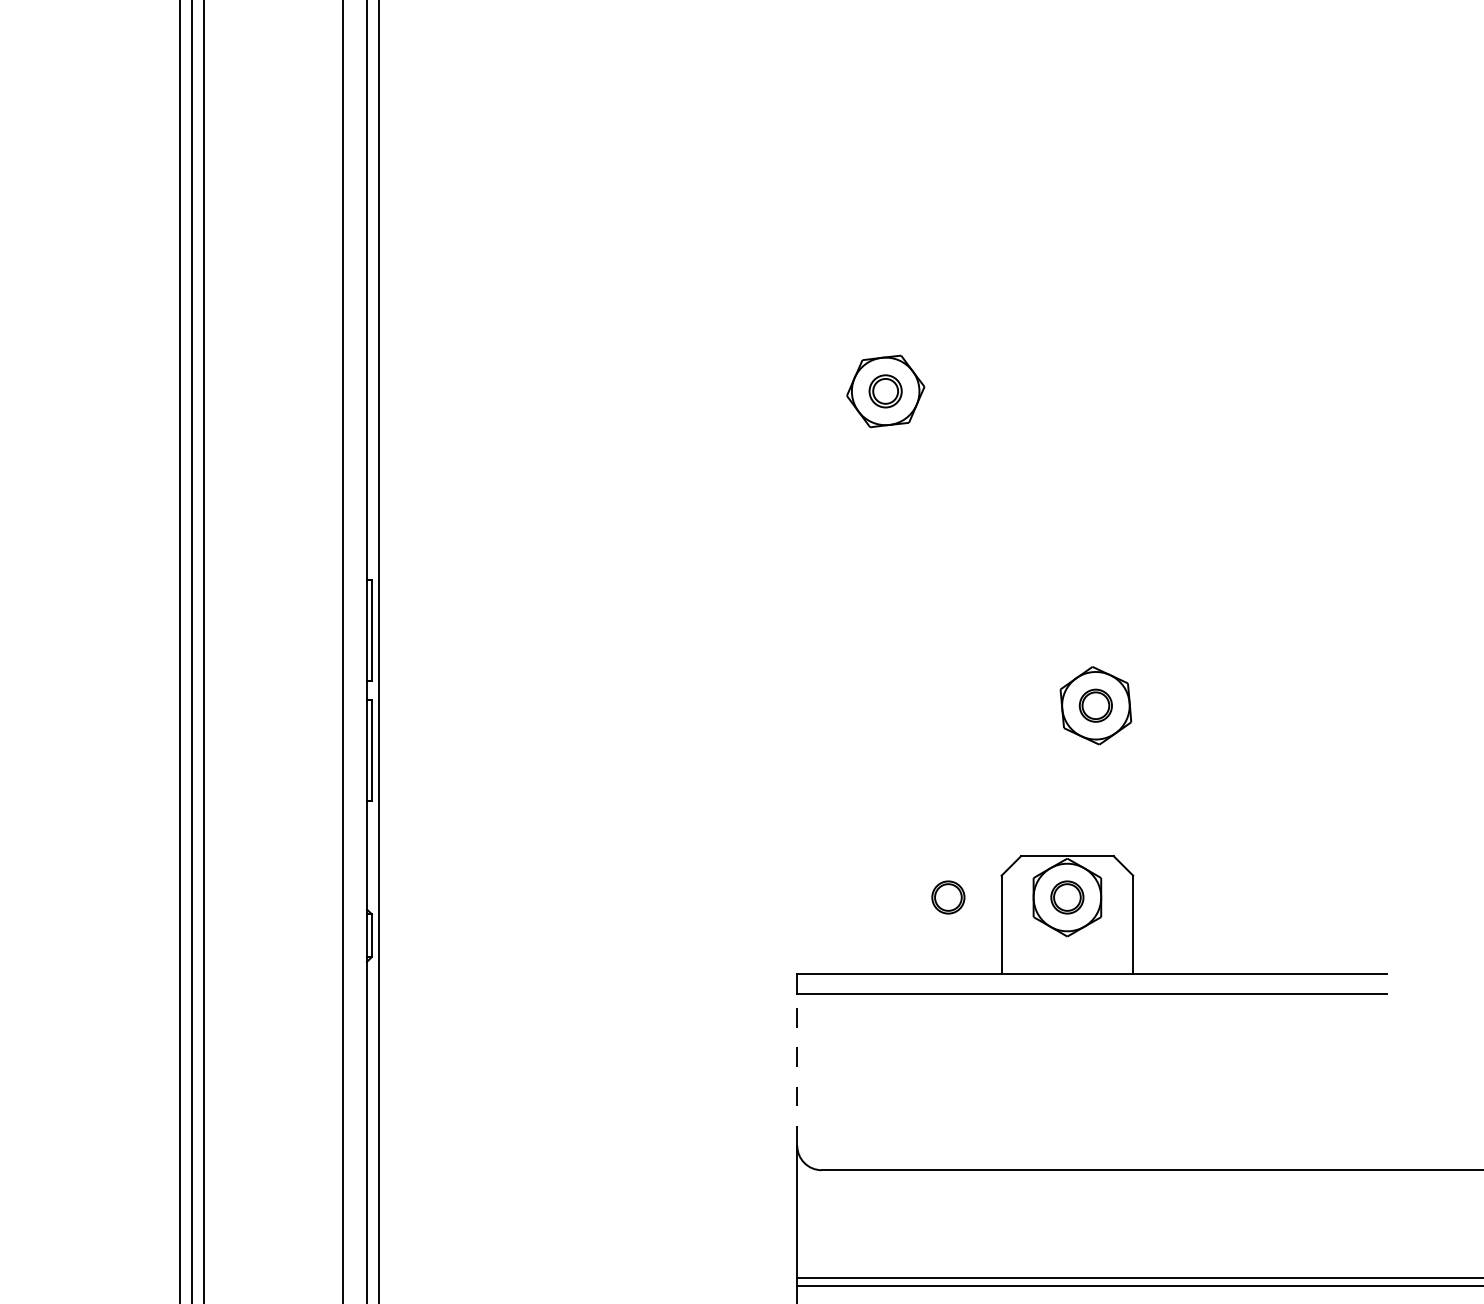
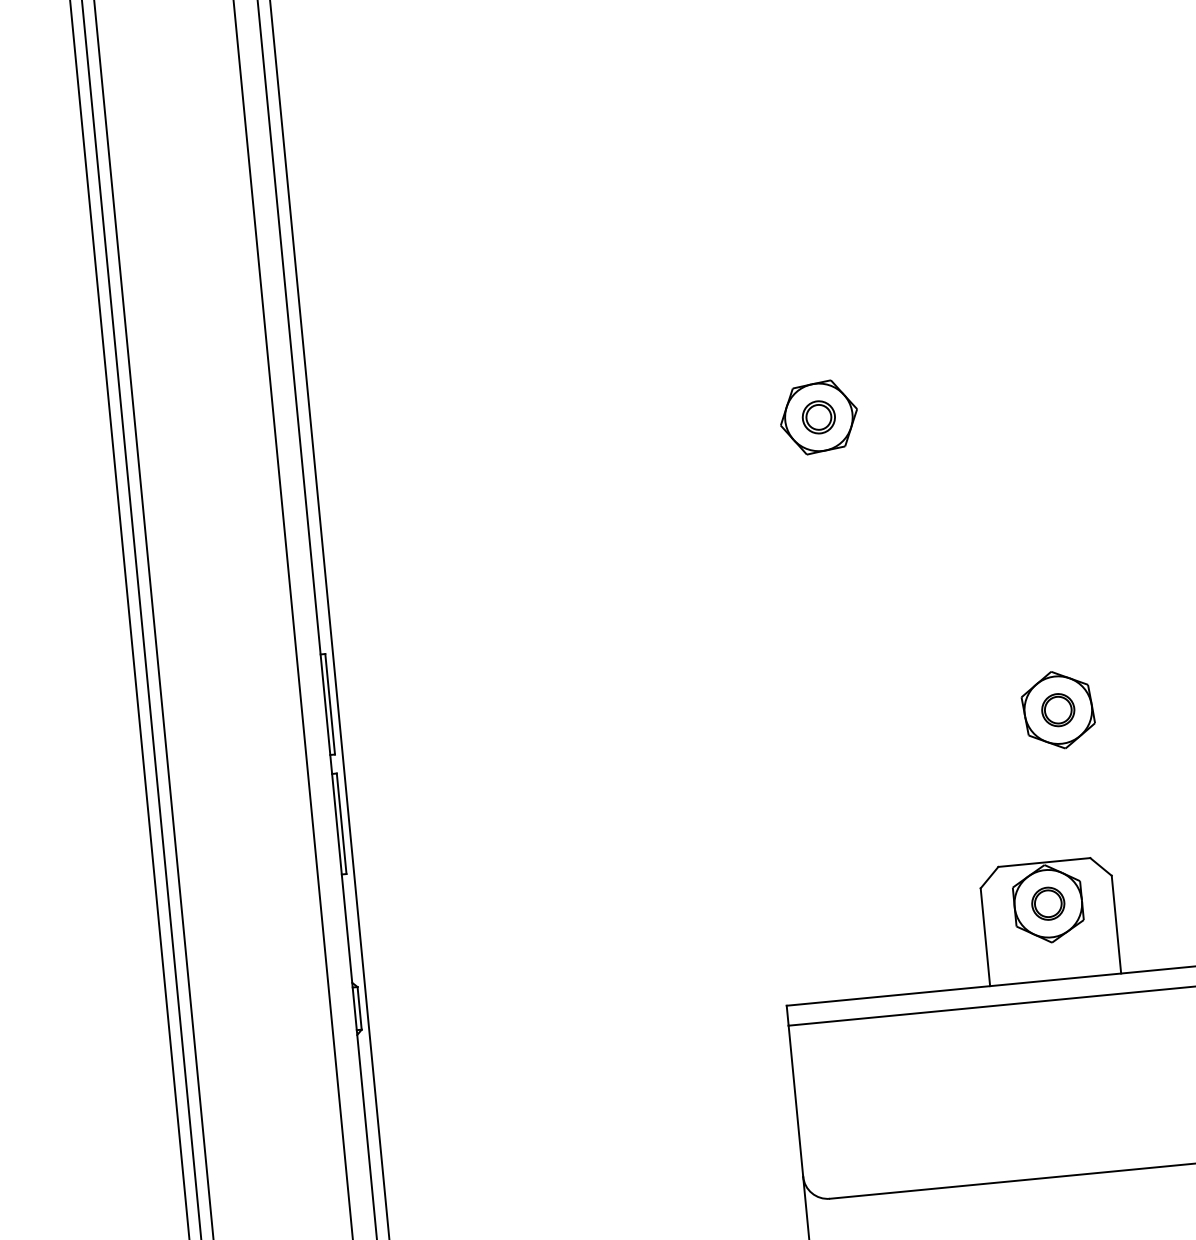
part: (948, 897) -> (929, 915), removed
line: (797, 1069) -> (796, 1100), dashed -> solid

